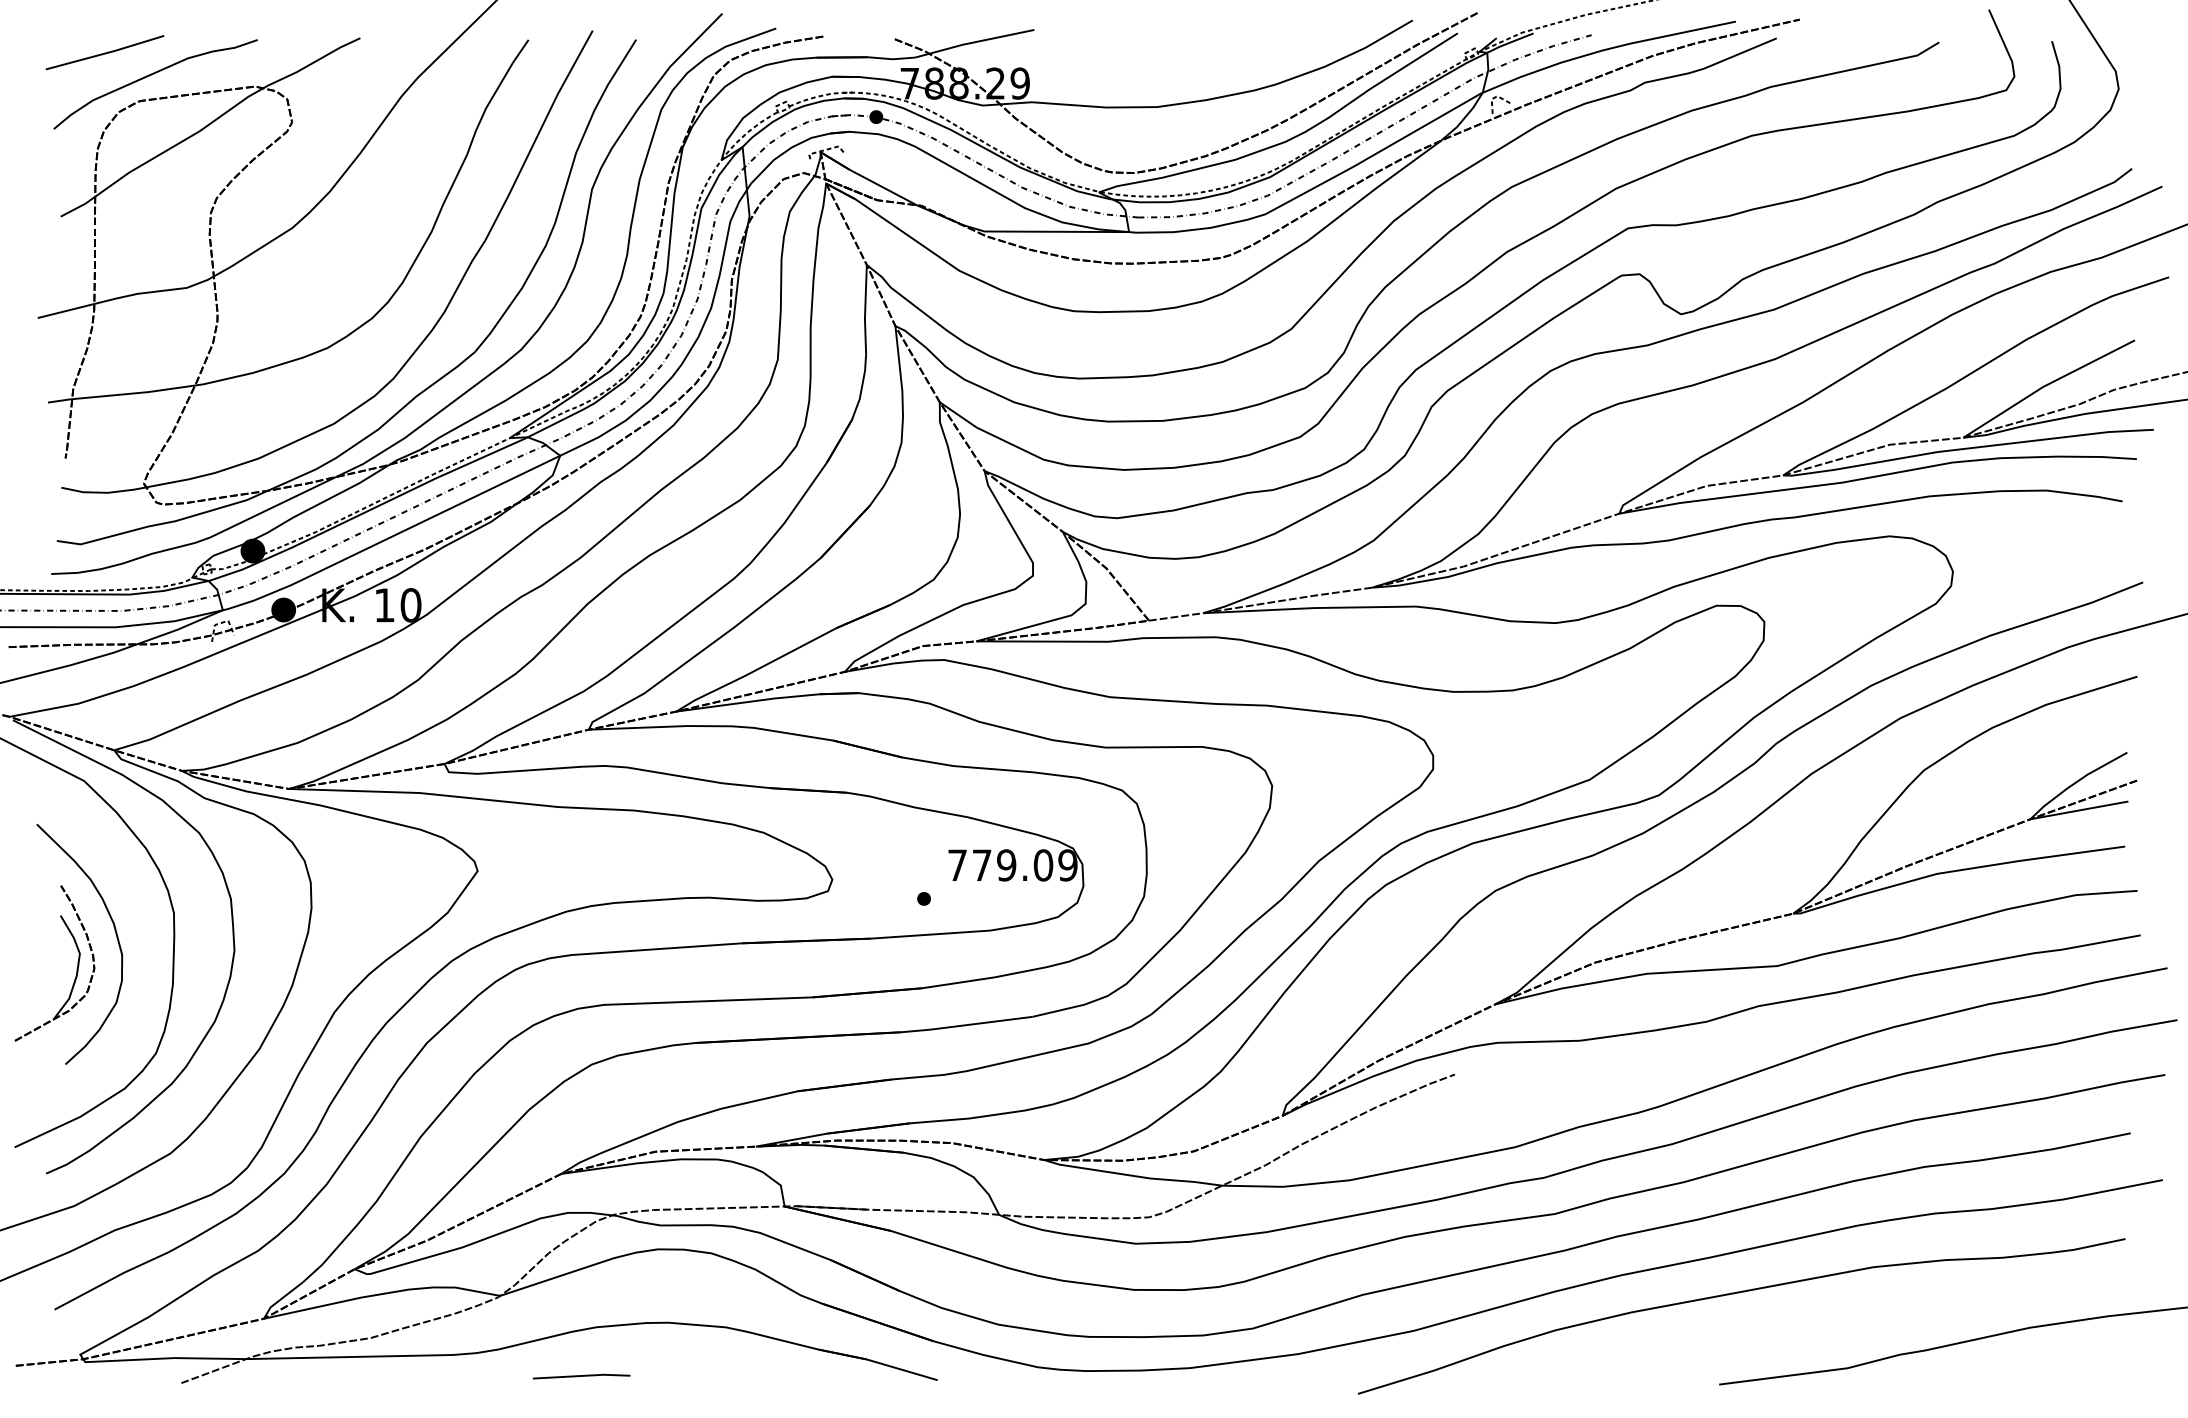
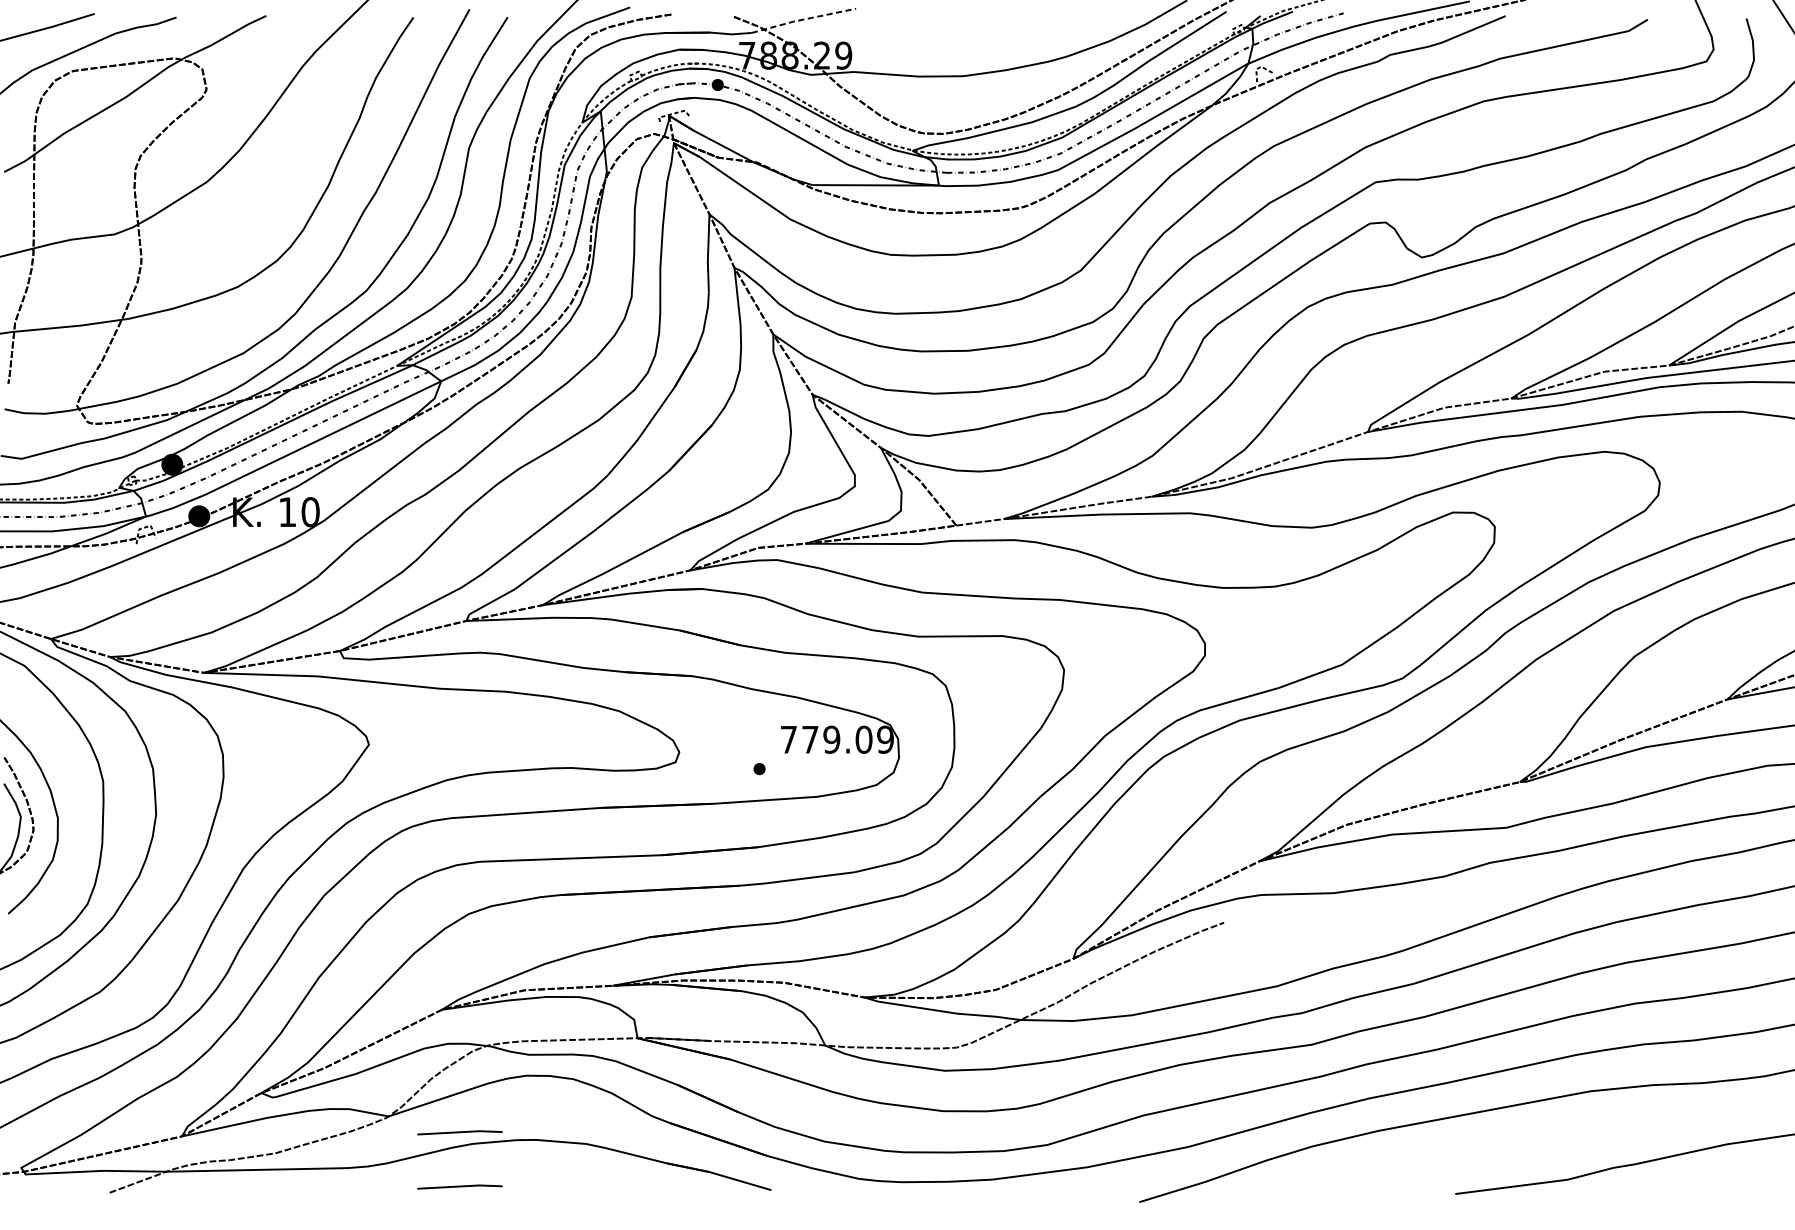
line: (974, 42) -> (803, 19), solid -> dashed
line: (581, 1314) -> (459, 1132), added

